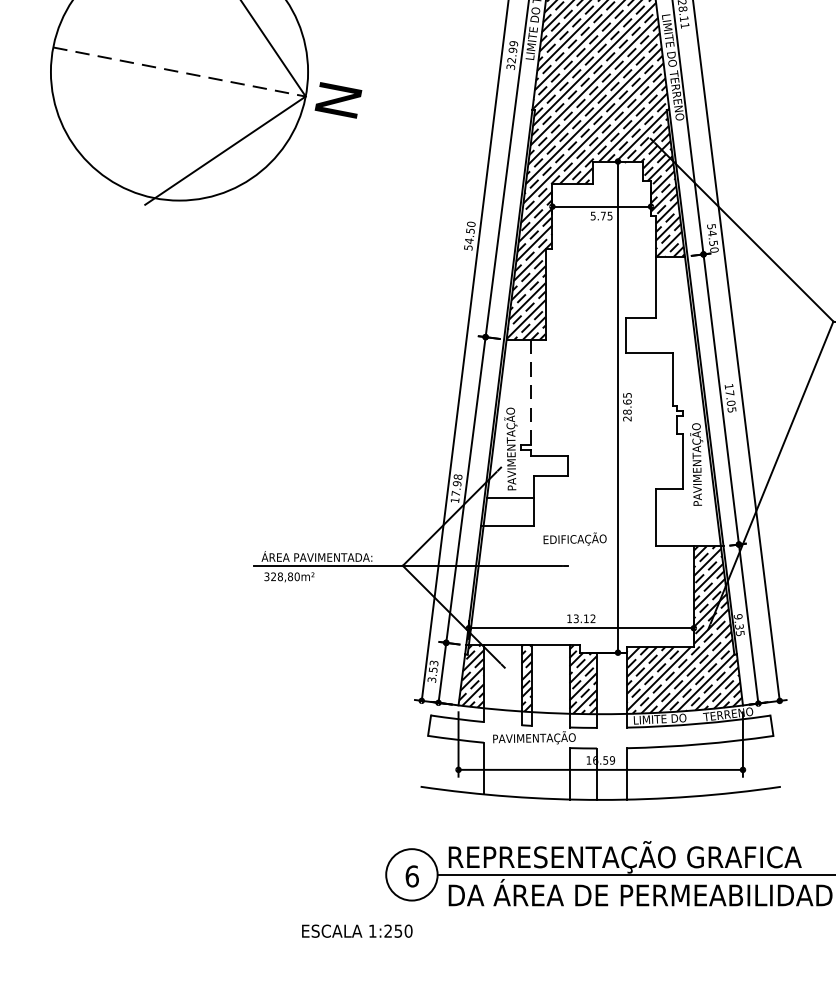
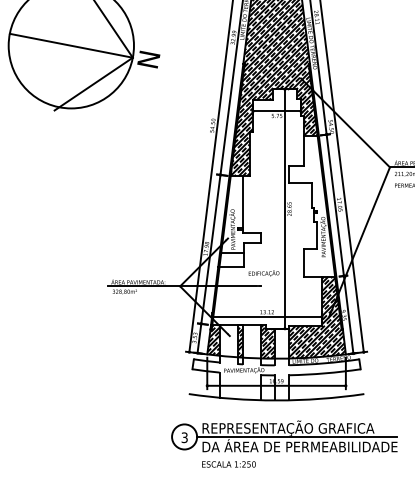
line: (179, 71) -> (71, 45), dashed -> solid
line: (530, 391) -> (242, 201), dashed -> solid
text: (411, 875) -> (184, 437), 6 -> 3
text: (356, 931) -> (228, 464), moved

